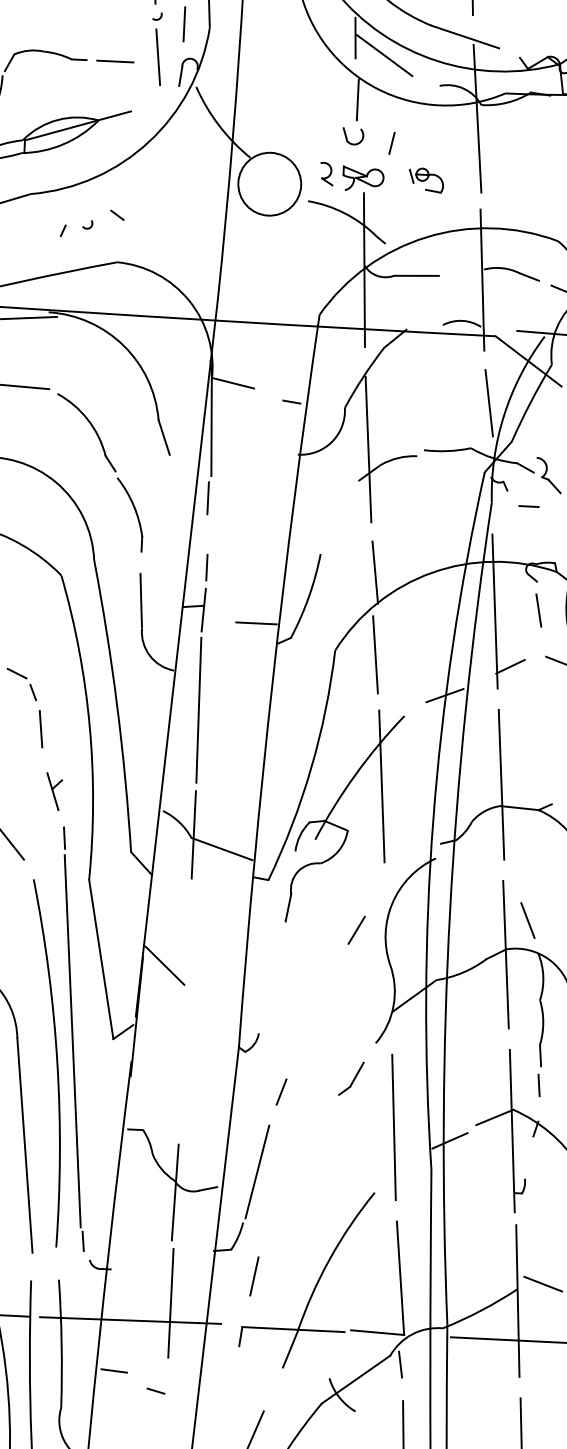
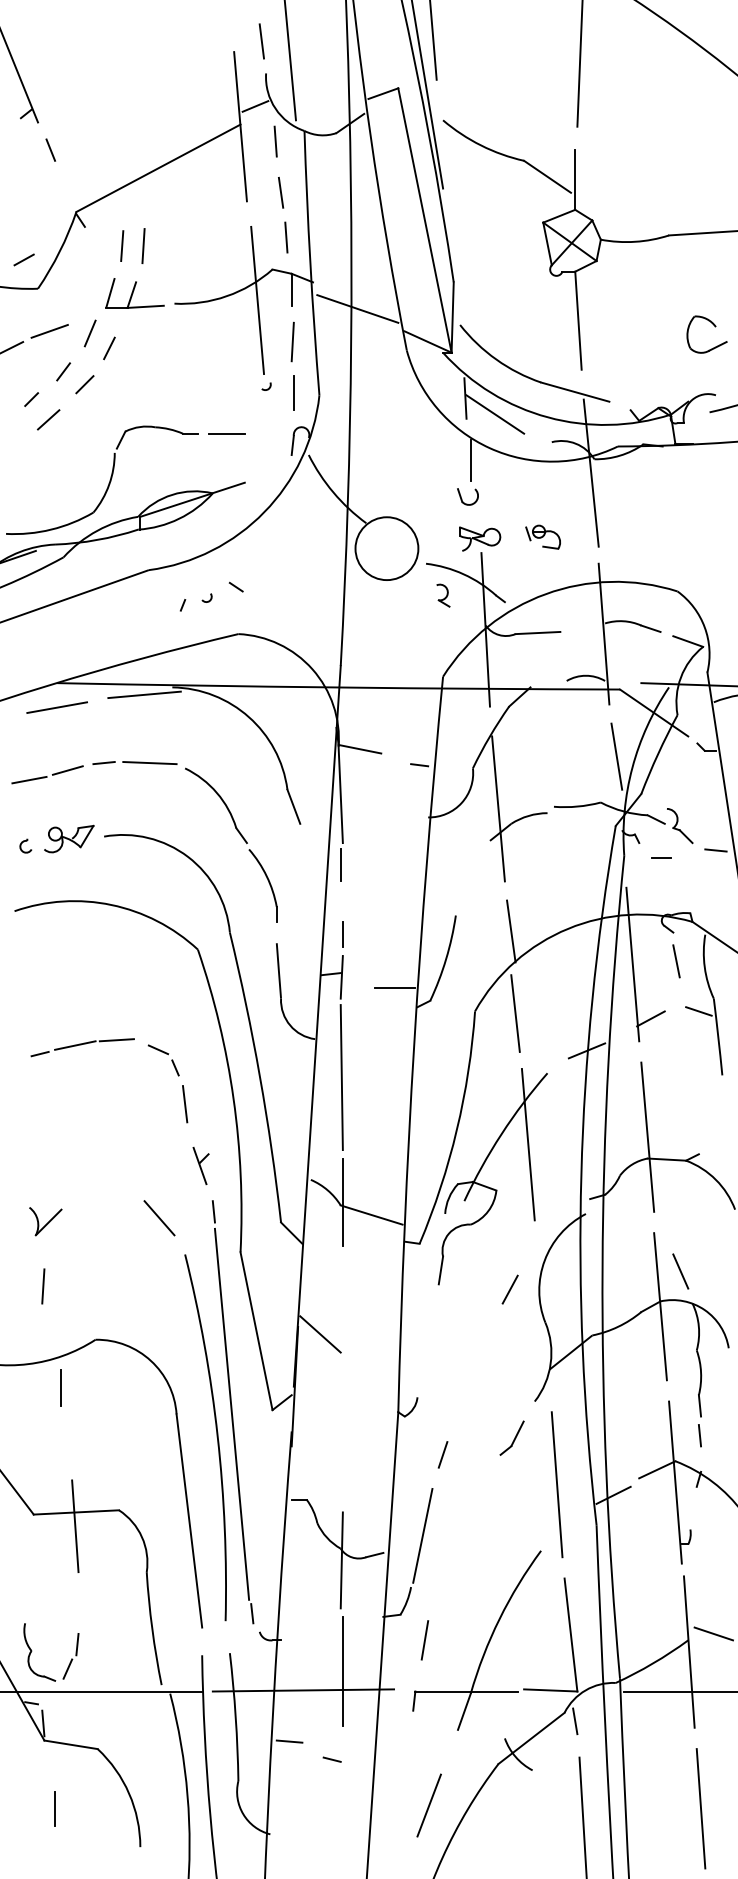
line: (158, 57) -> (269, 427), removed
line: (392, 142) -> (507, 501), removed
part: (326, 173) -> (443, 595), moved

